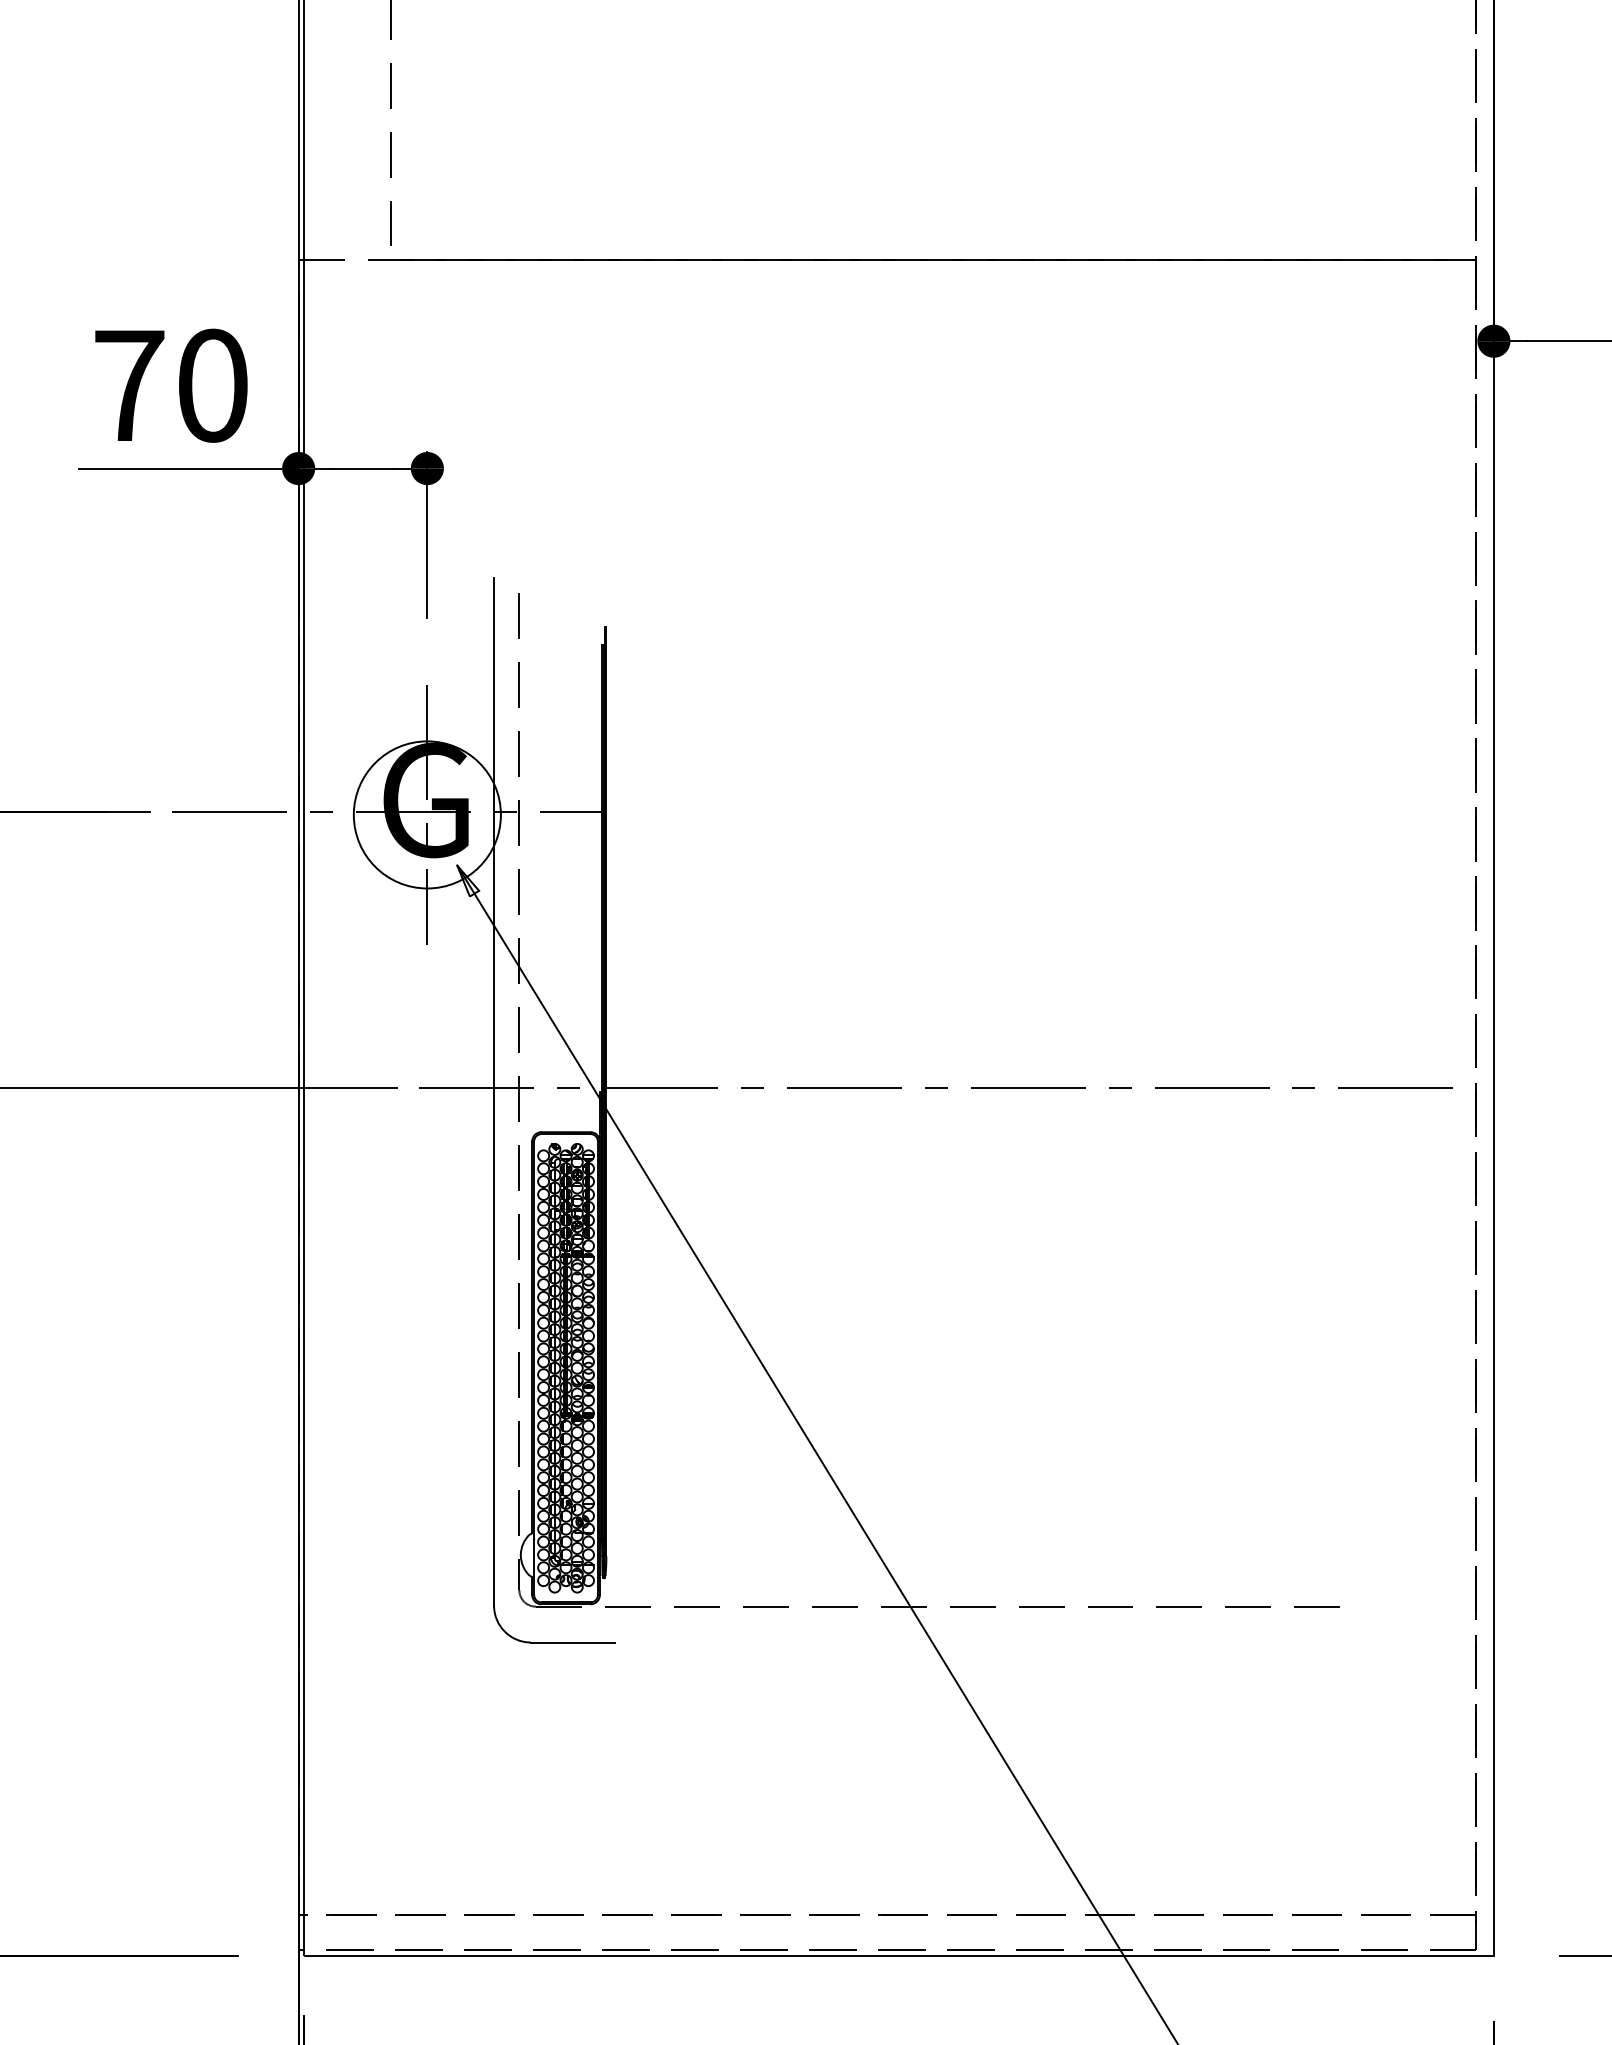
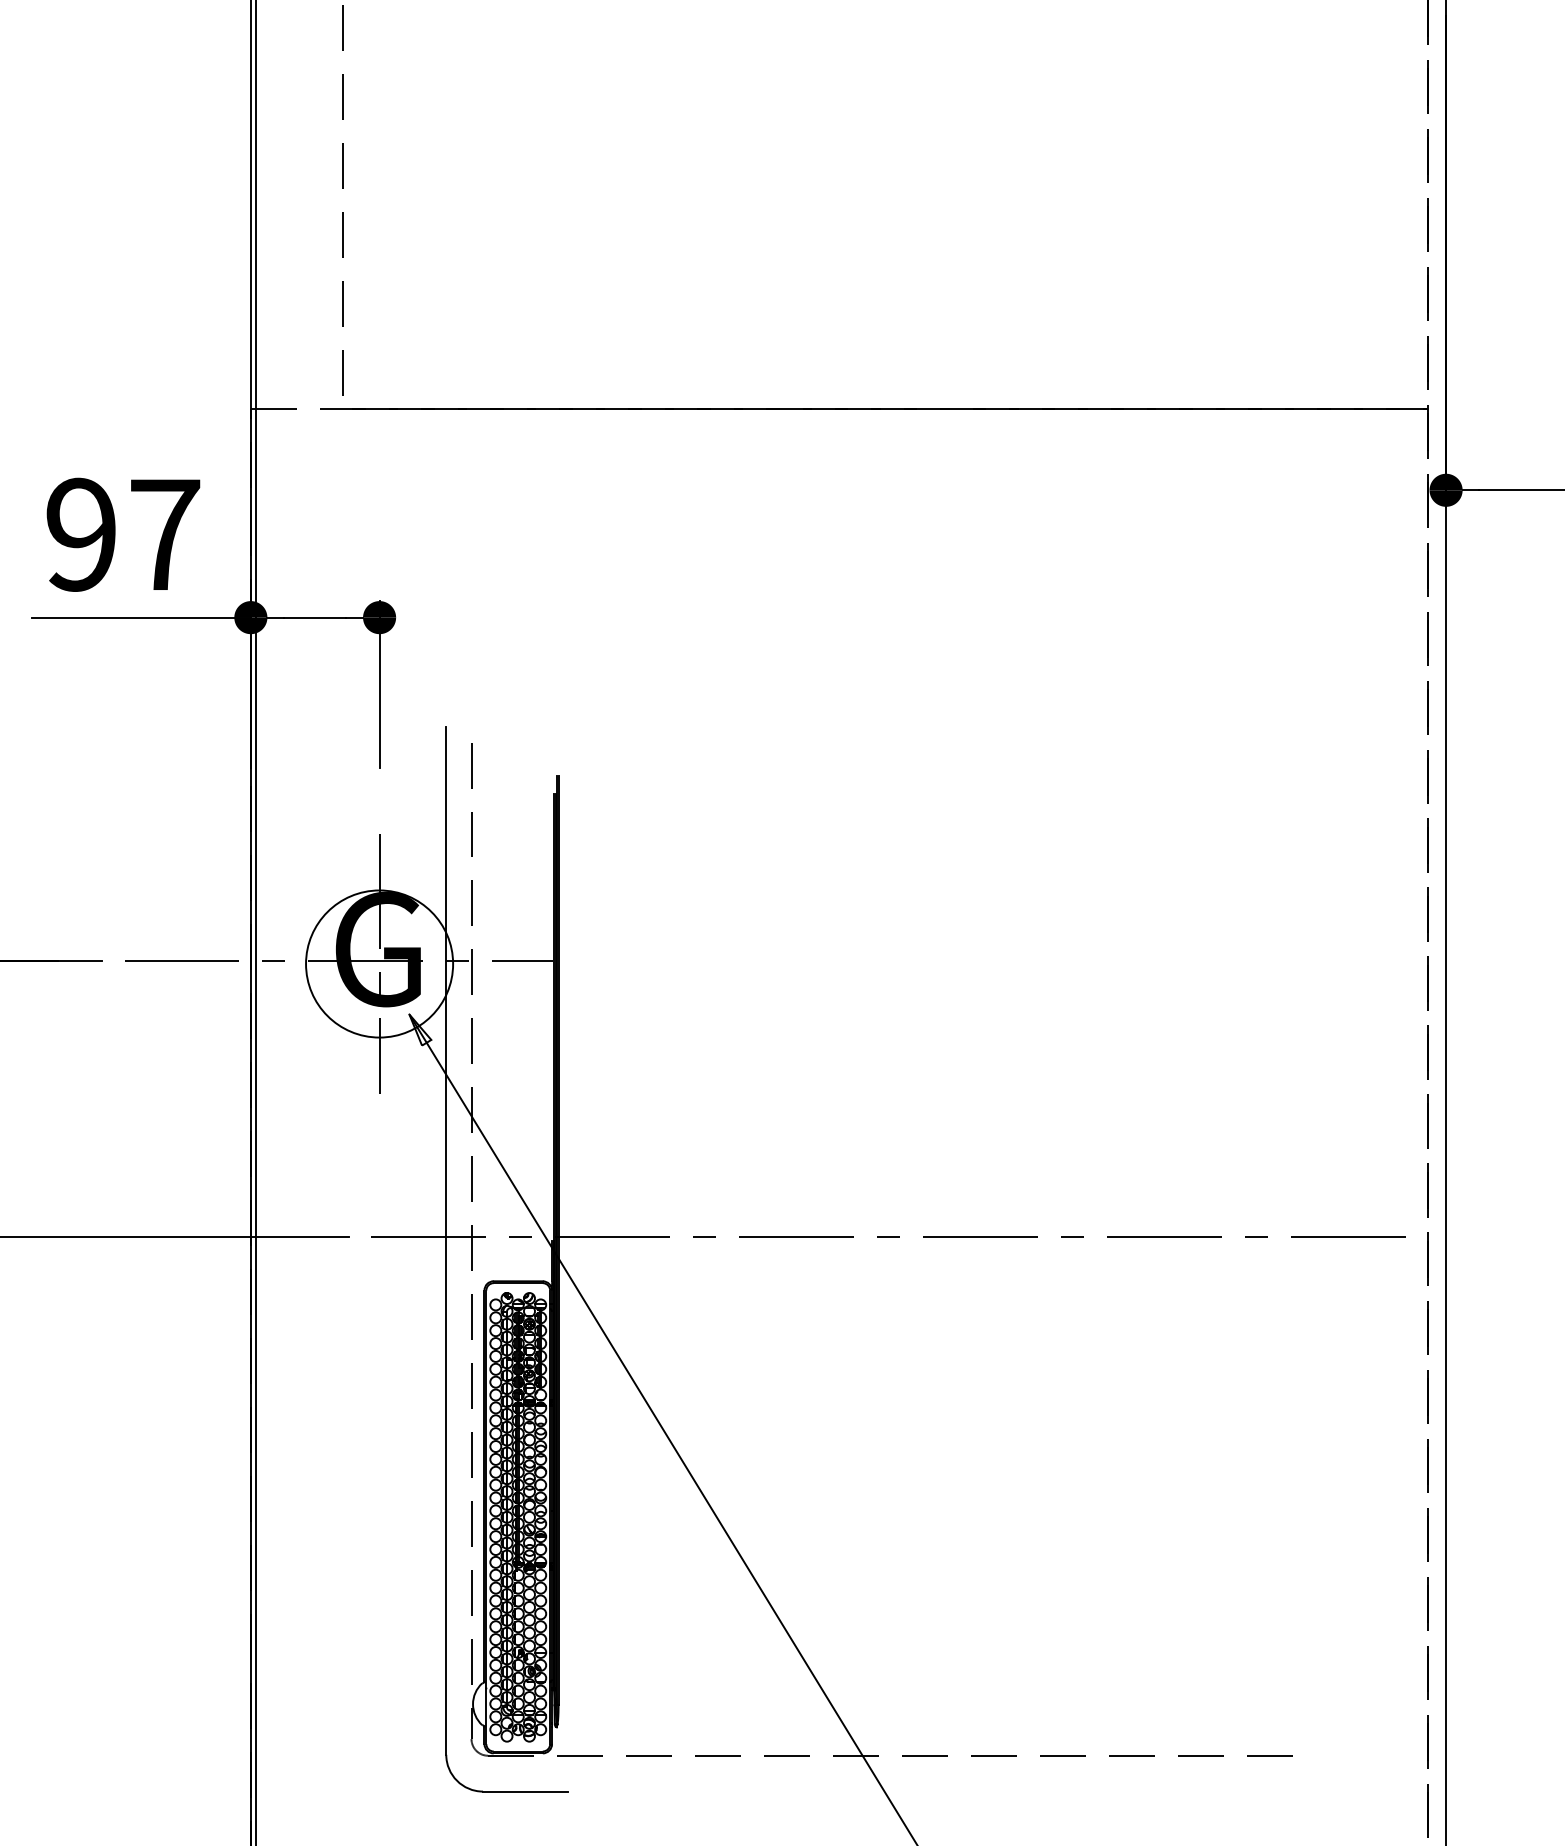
text: (170, 385) -> (122, 534), 70 -> 97

